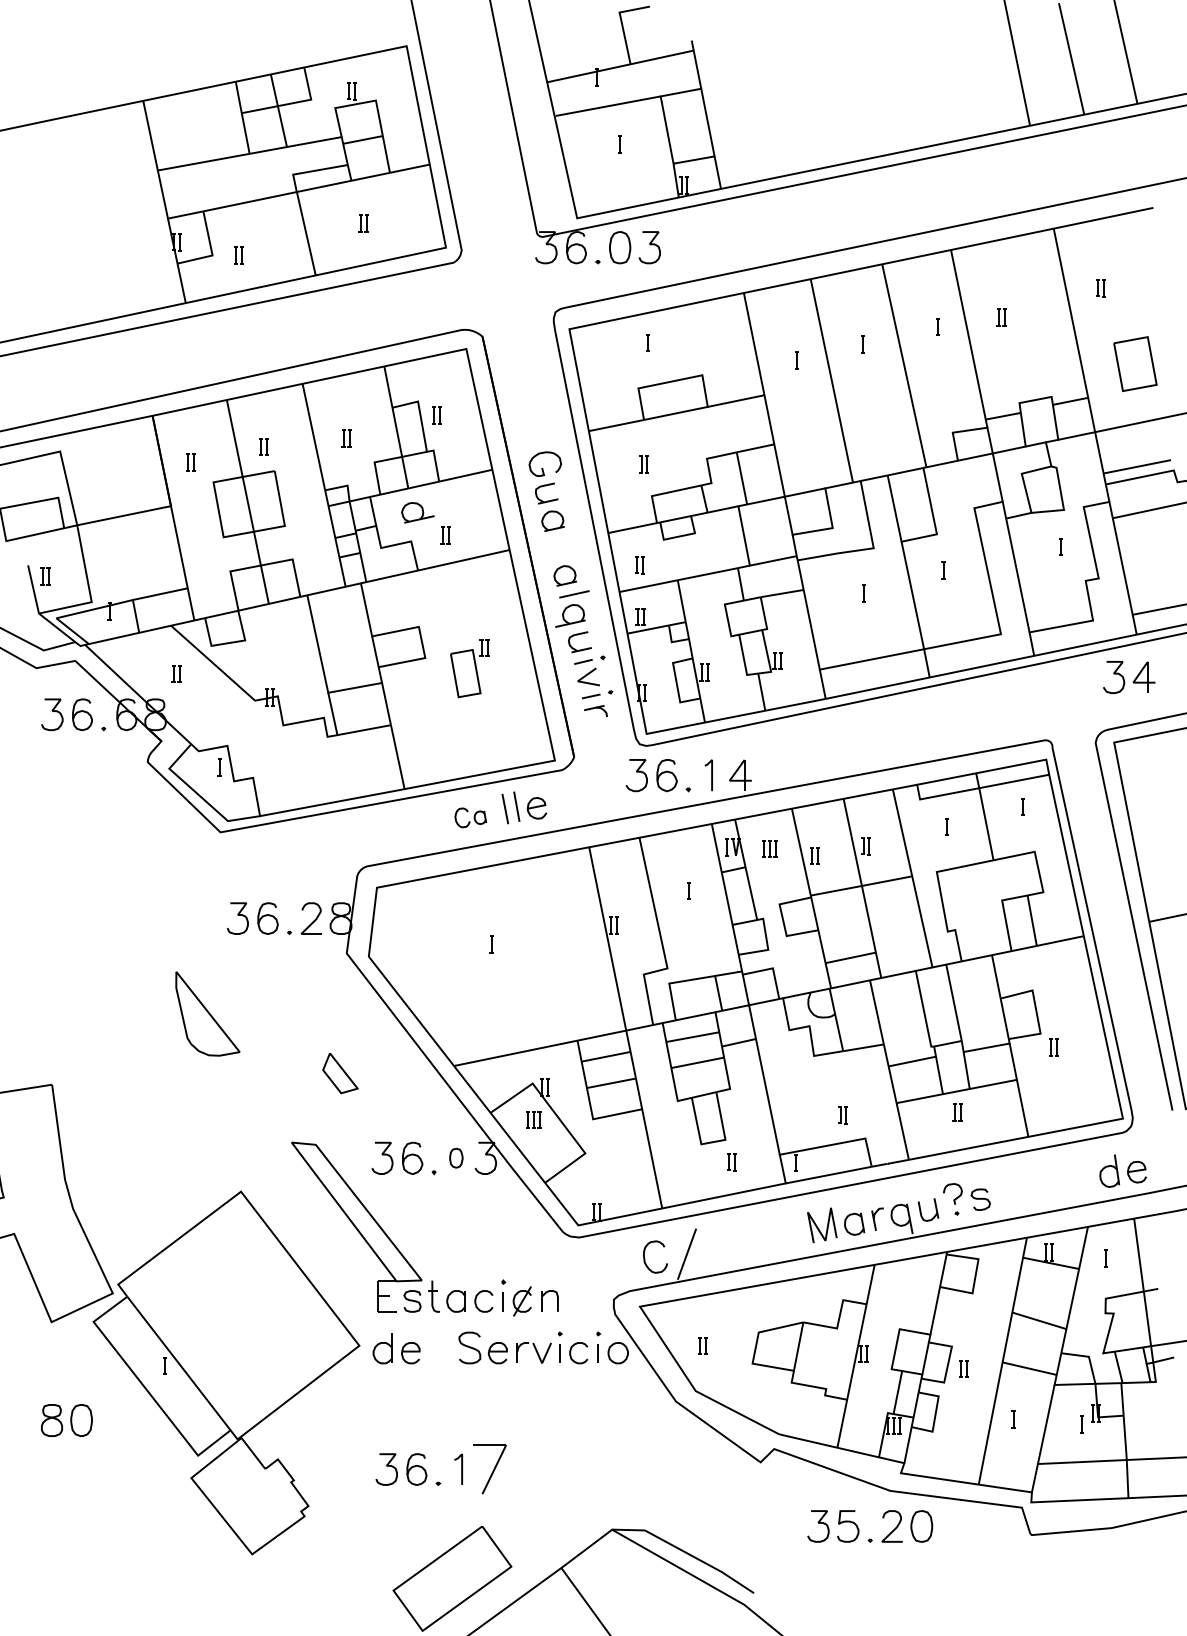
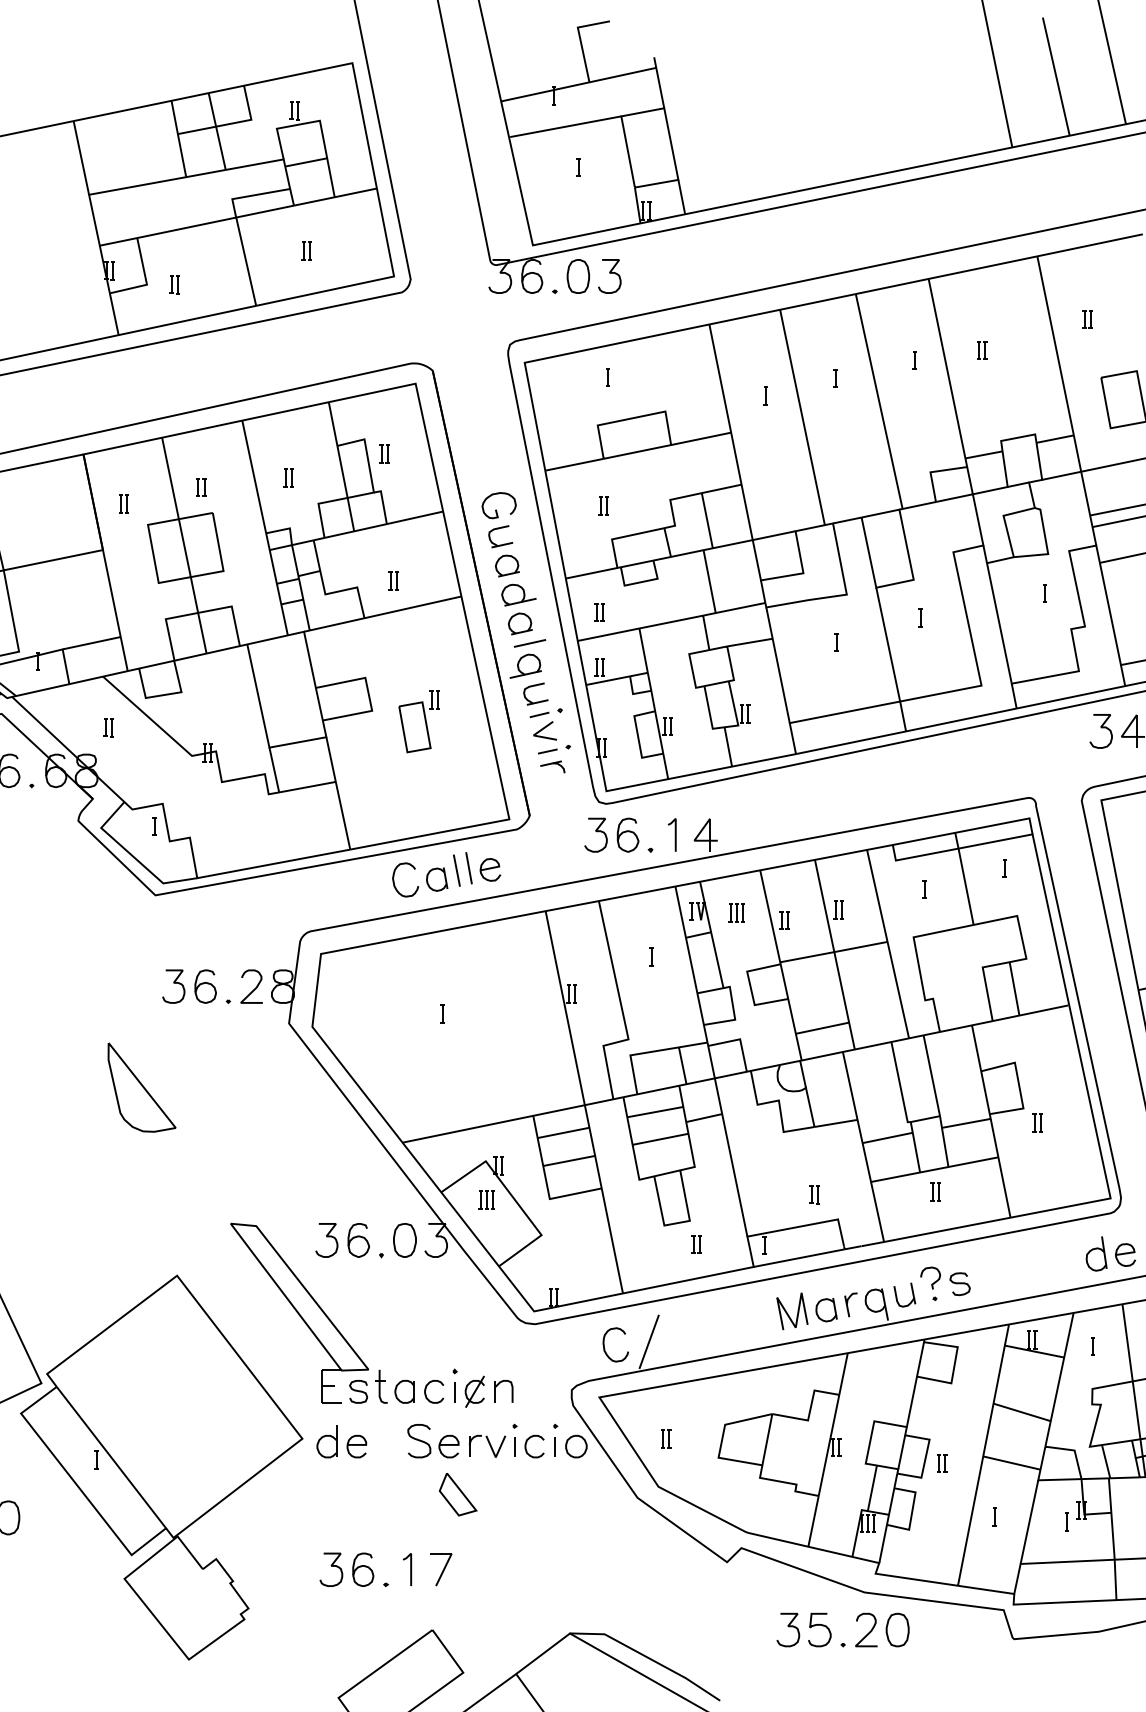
part: (417, 512) -> (518, 594), moved
part: (470, 817) -> (420, 879), size x1.67
part: (340, 1073) -> (458, 1494), moved
part: (456, 1157) -> (405, 1239), size x1.67
part: (490, 1469) -> (441, 1569), size x0.62

